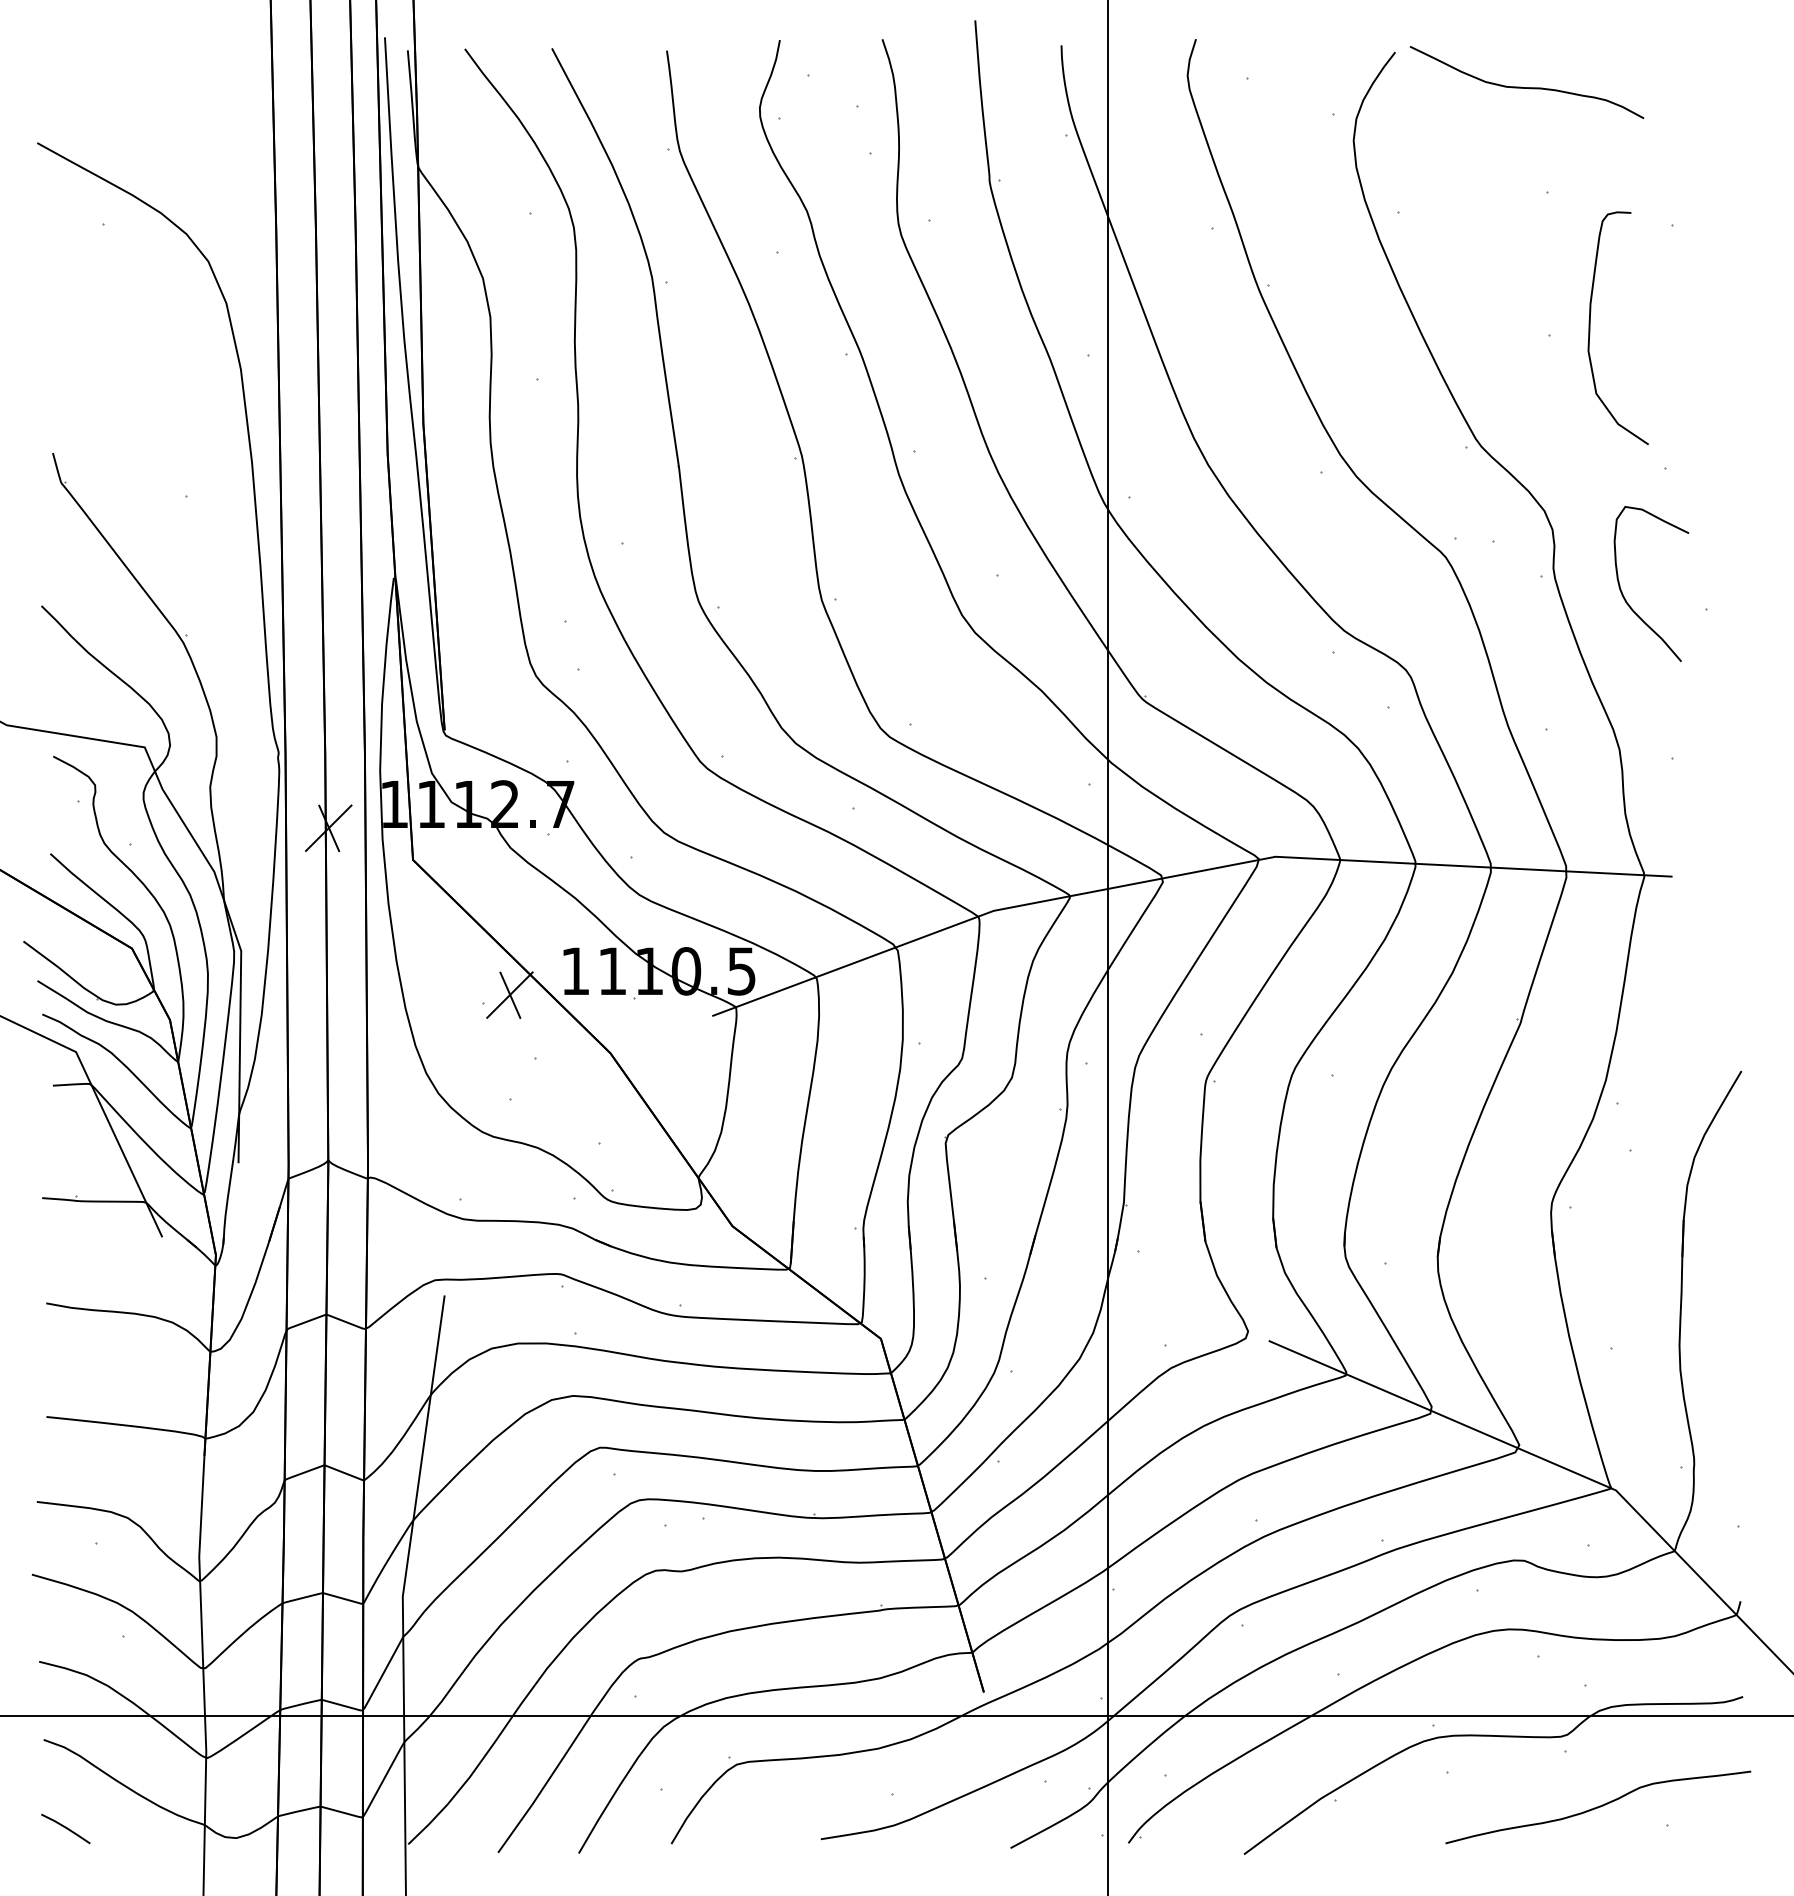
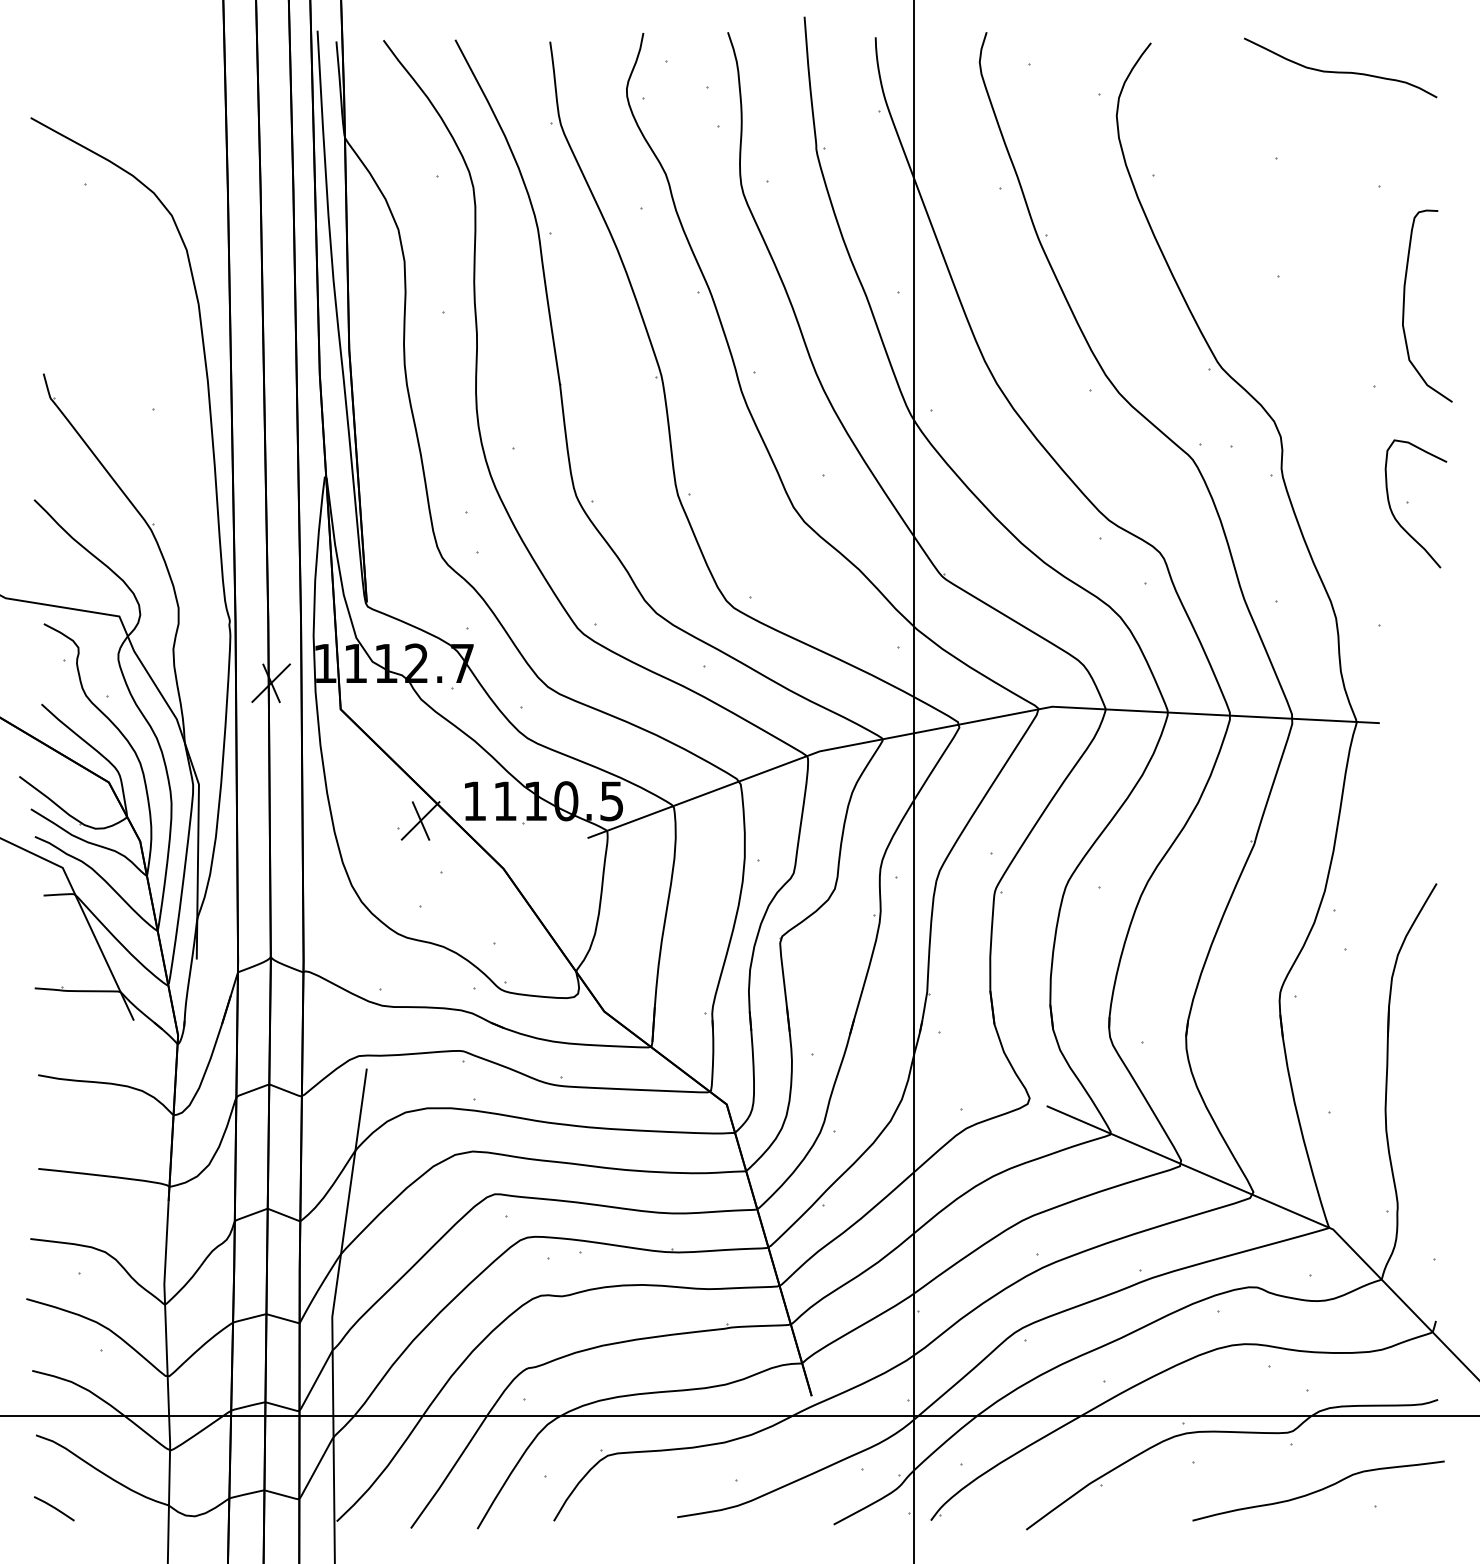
curve: (1526, 87) -> (1340, 72), moved
curve: (1590, 327) -> (1404, 305), moved
curve: (1624, 596) -> (1393, 514), moved

